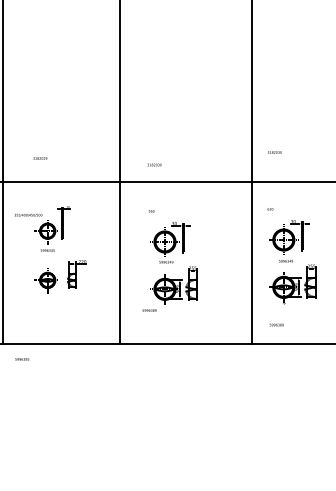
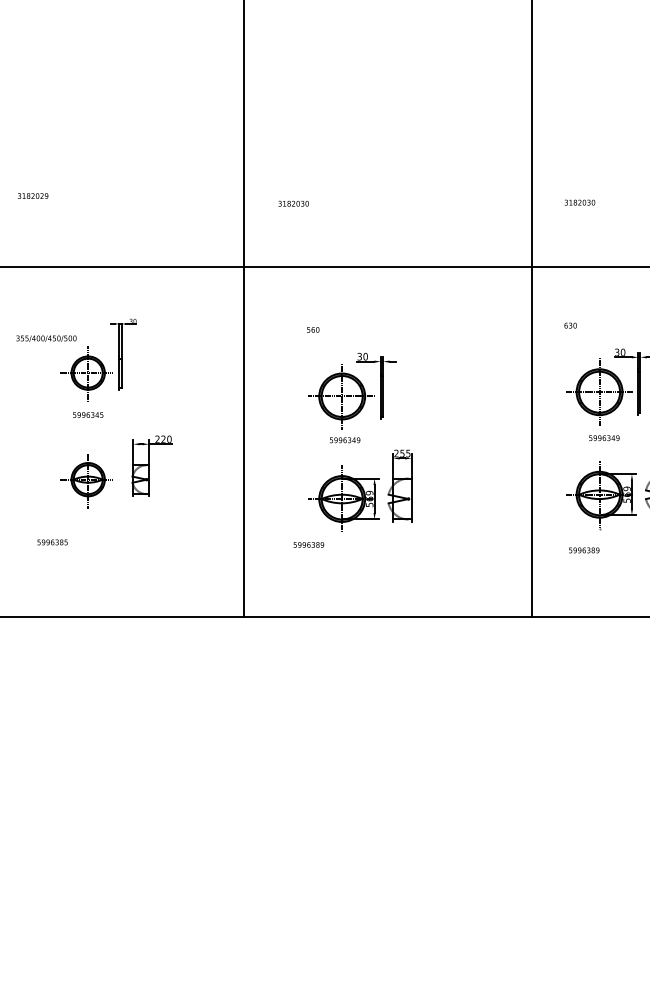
text: (40, 158) -> (33, 196), moved
text: (154, 164) -> (293, 202), moved
text: (276, 324) -> (583, 549), moved
text: (22, 359) -> (53, 542), moved

